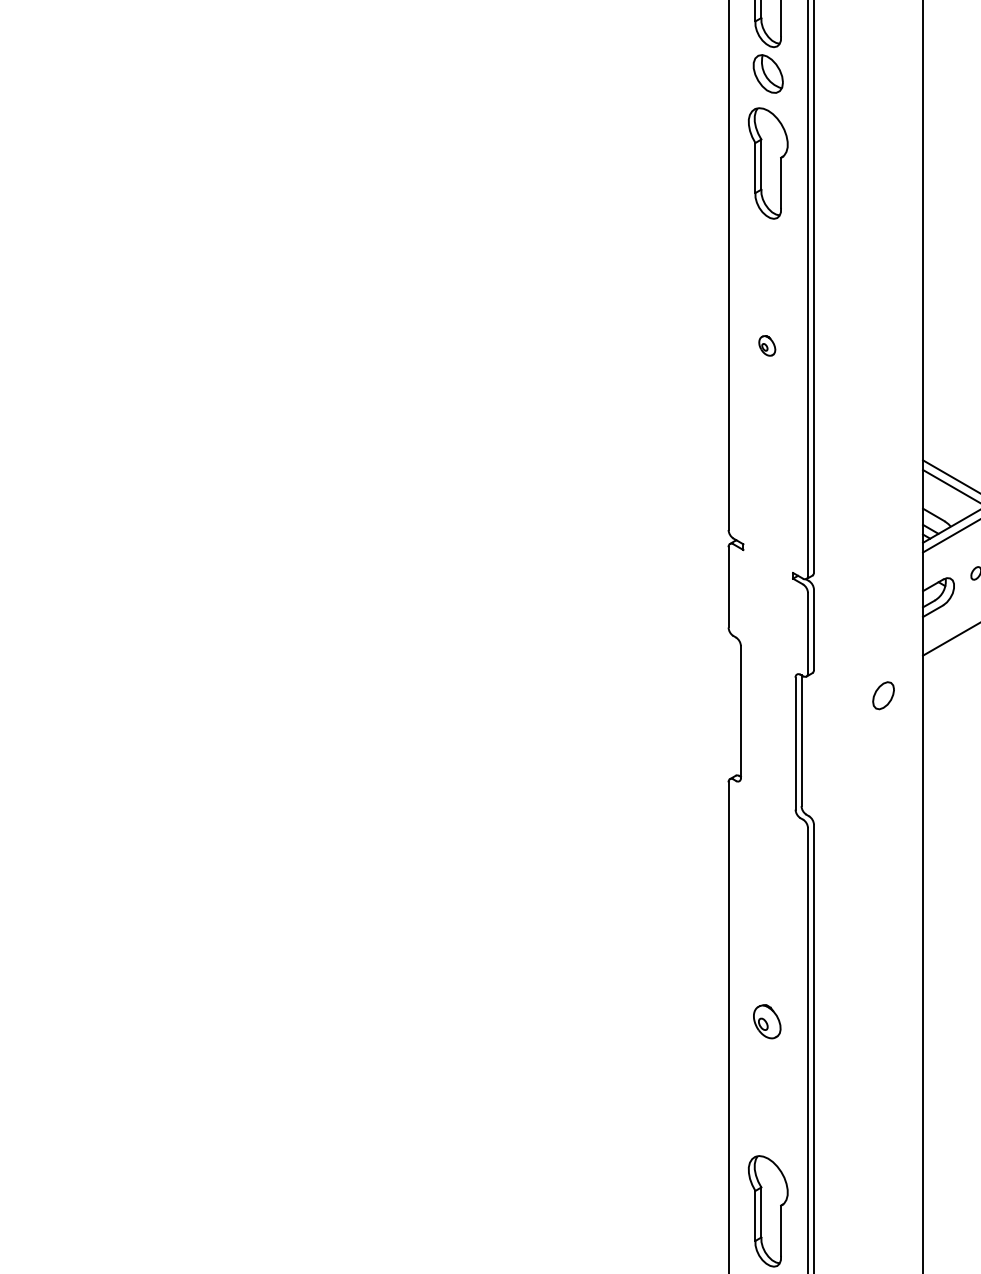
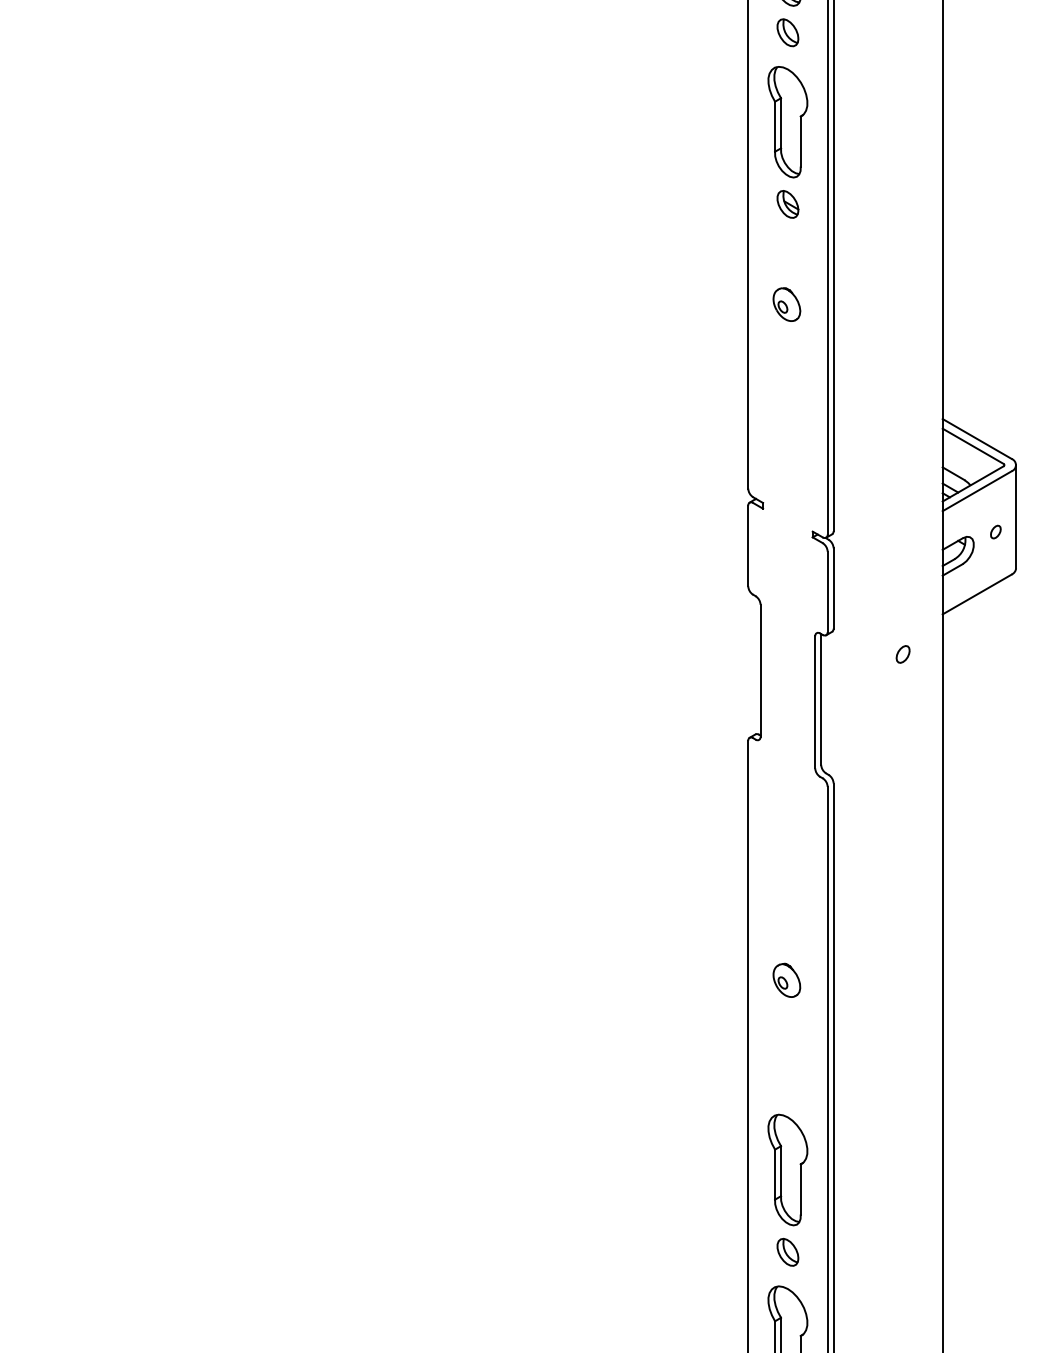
part: (767, 73) -> (787, 32), size x0.71
part: (767, 245) -> (787, 204), added
part: (766, 345) -> (786, 304), size x1.67
part: (882, 695) -> (902, 654), size x0.62

